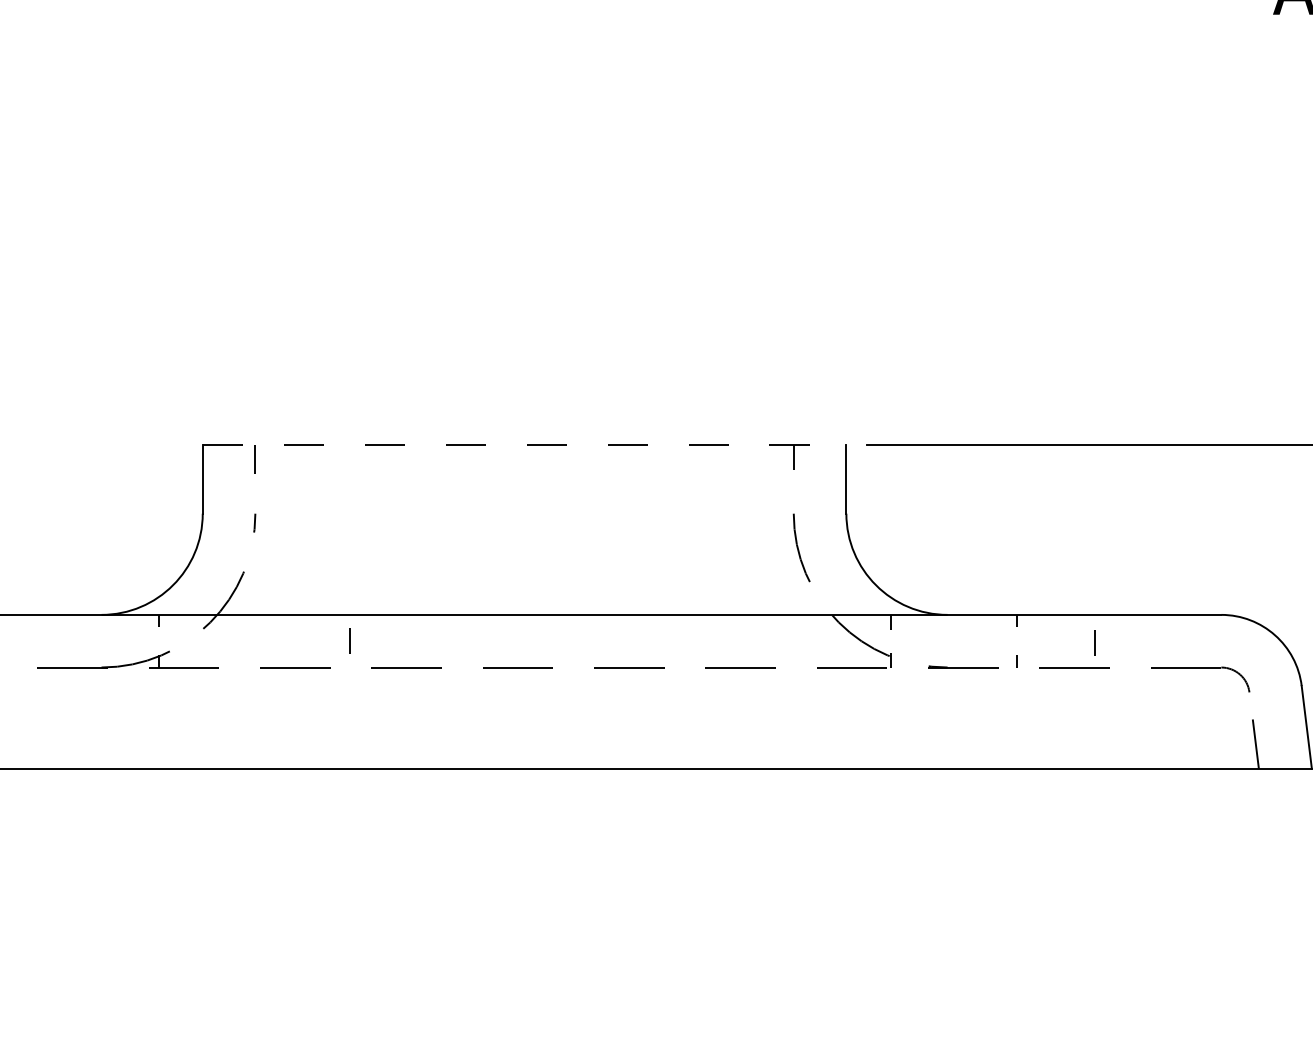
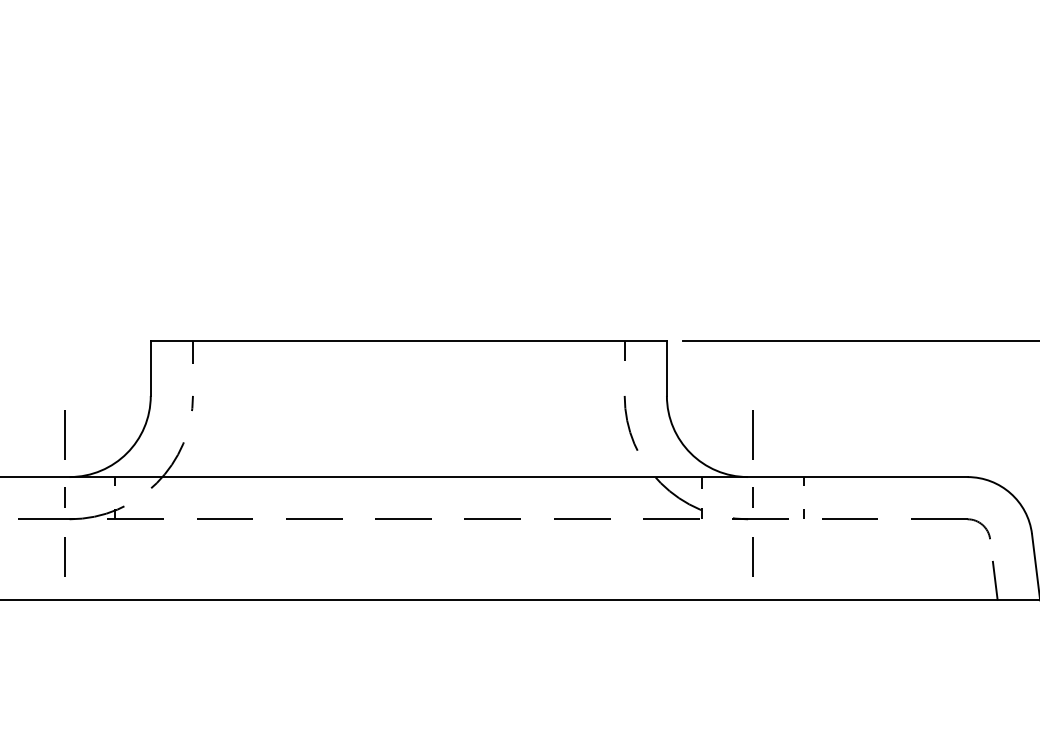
line: (524, 444) -> (408, 340), dashed -> solid
line: (95, 562) -> (64, 435), added
line: (953, 562) -> (752, 435), added
line: (349, 640) -> (63, 497), moved
line: (1094, 642) -> (752, 497), moved
line: (953, 713) -> (752, 556), added
line: (95, 714) -> (64, 556), added

